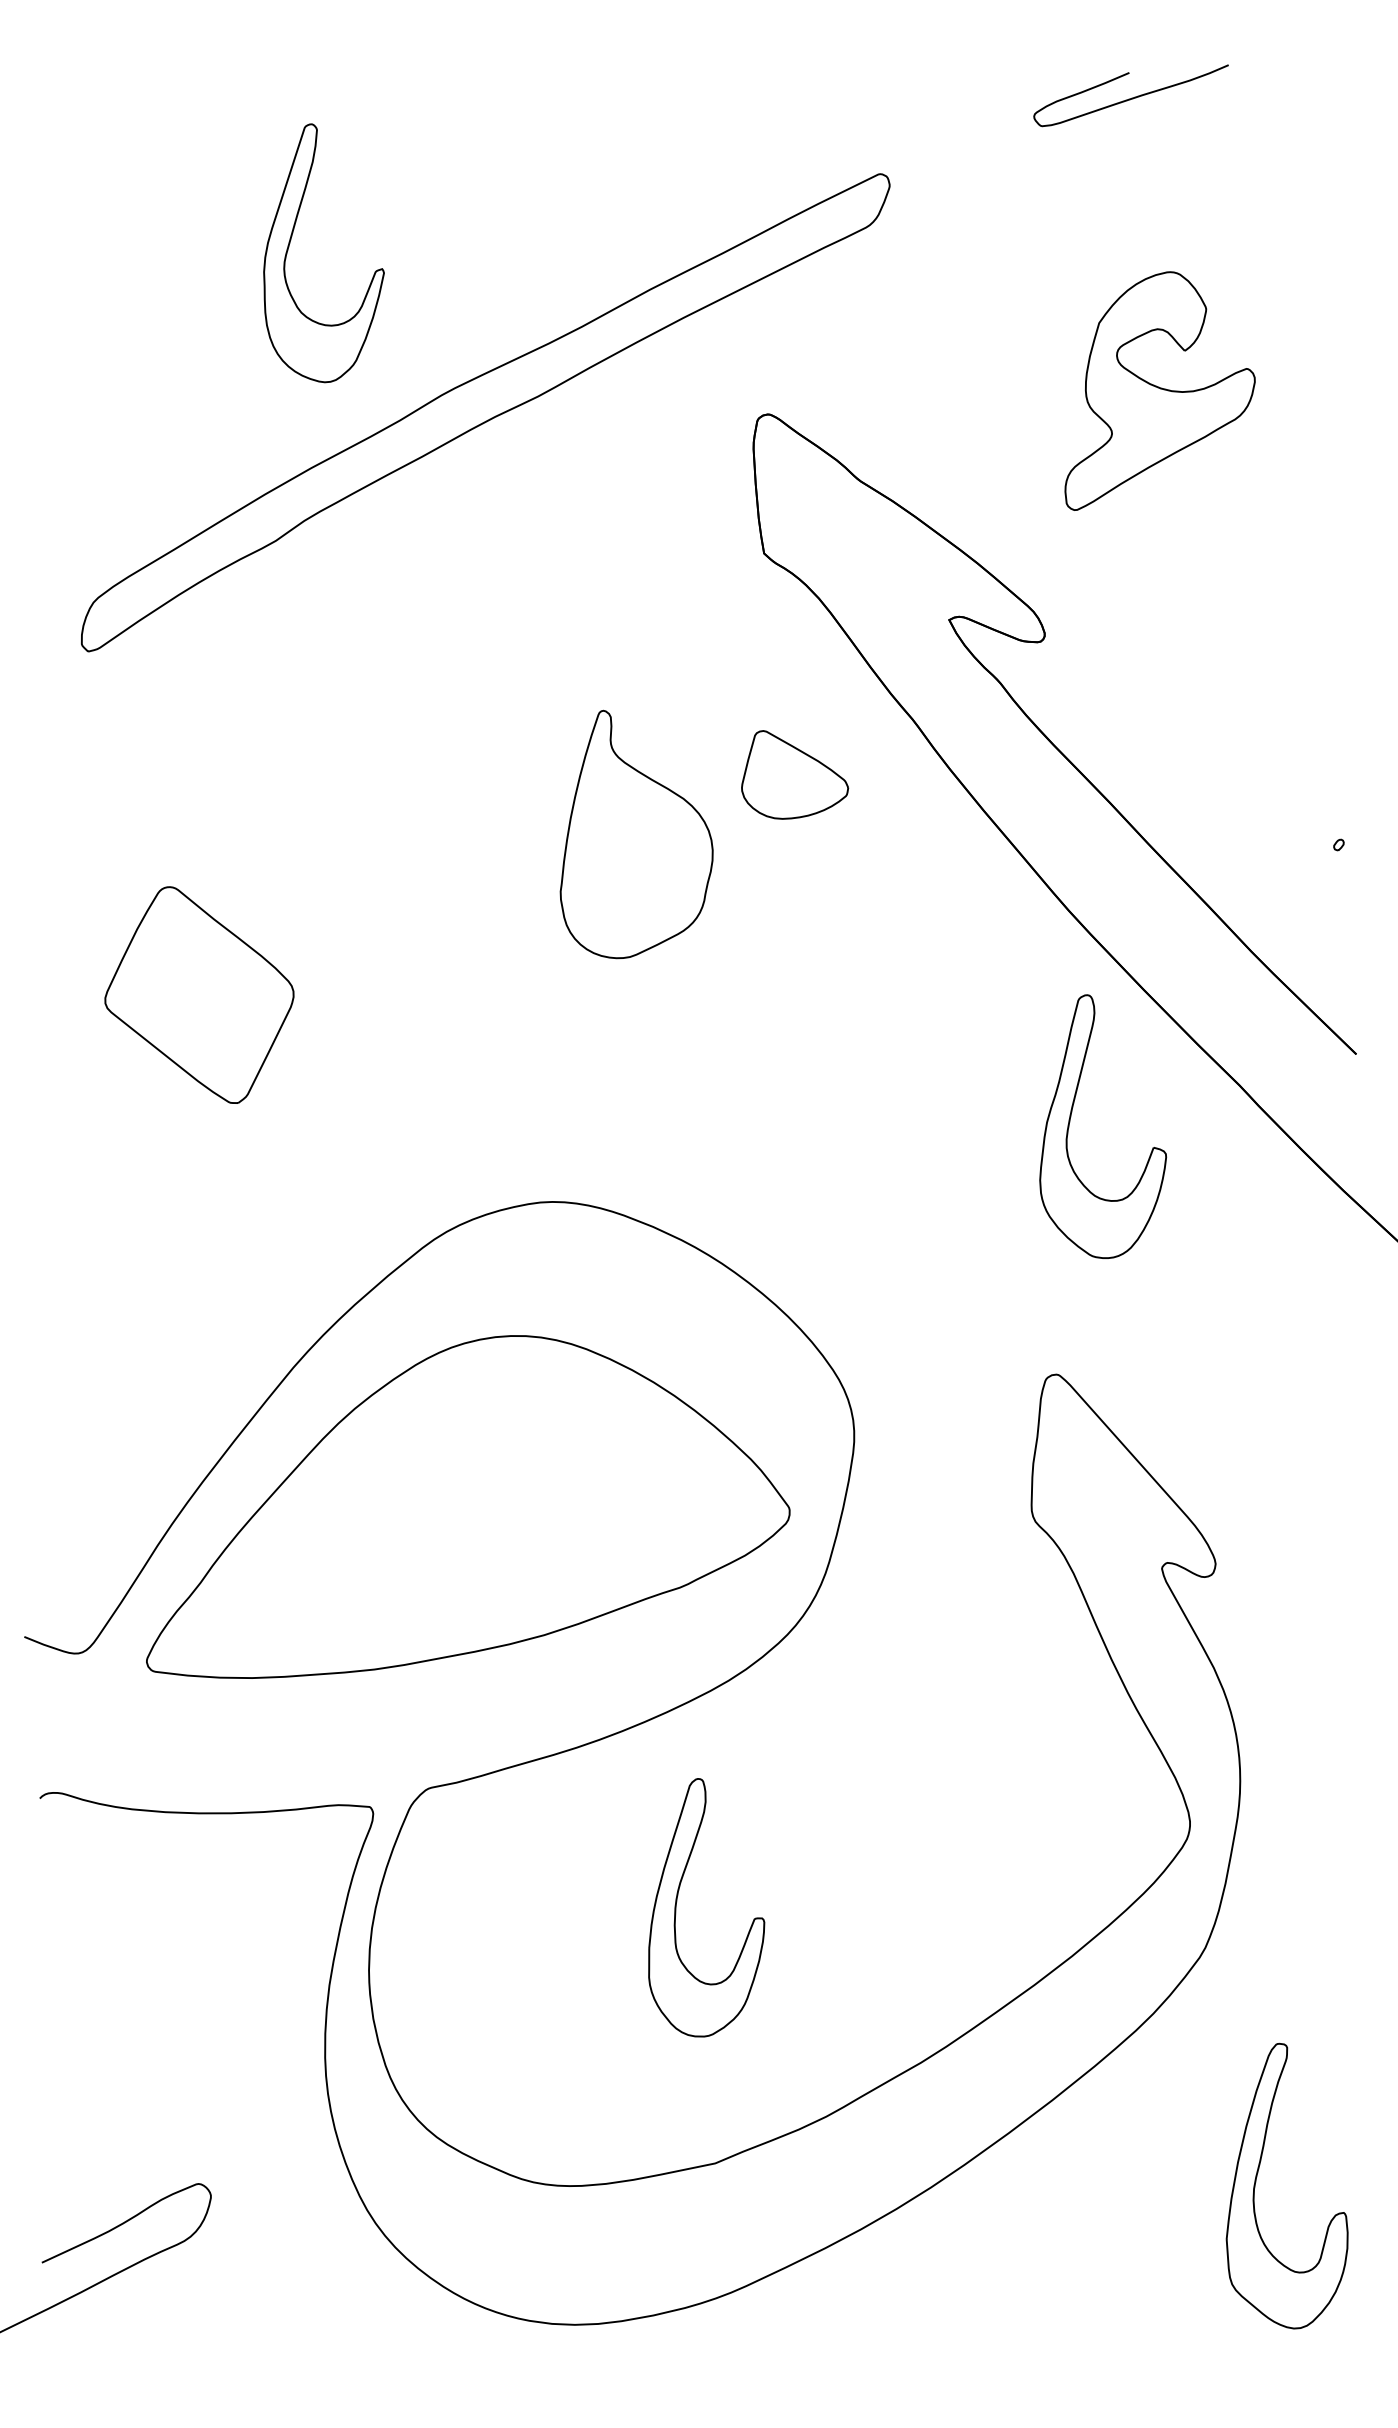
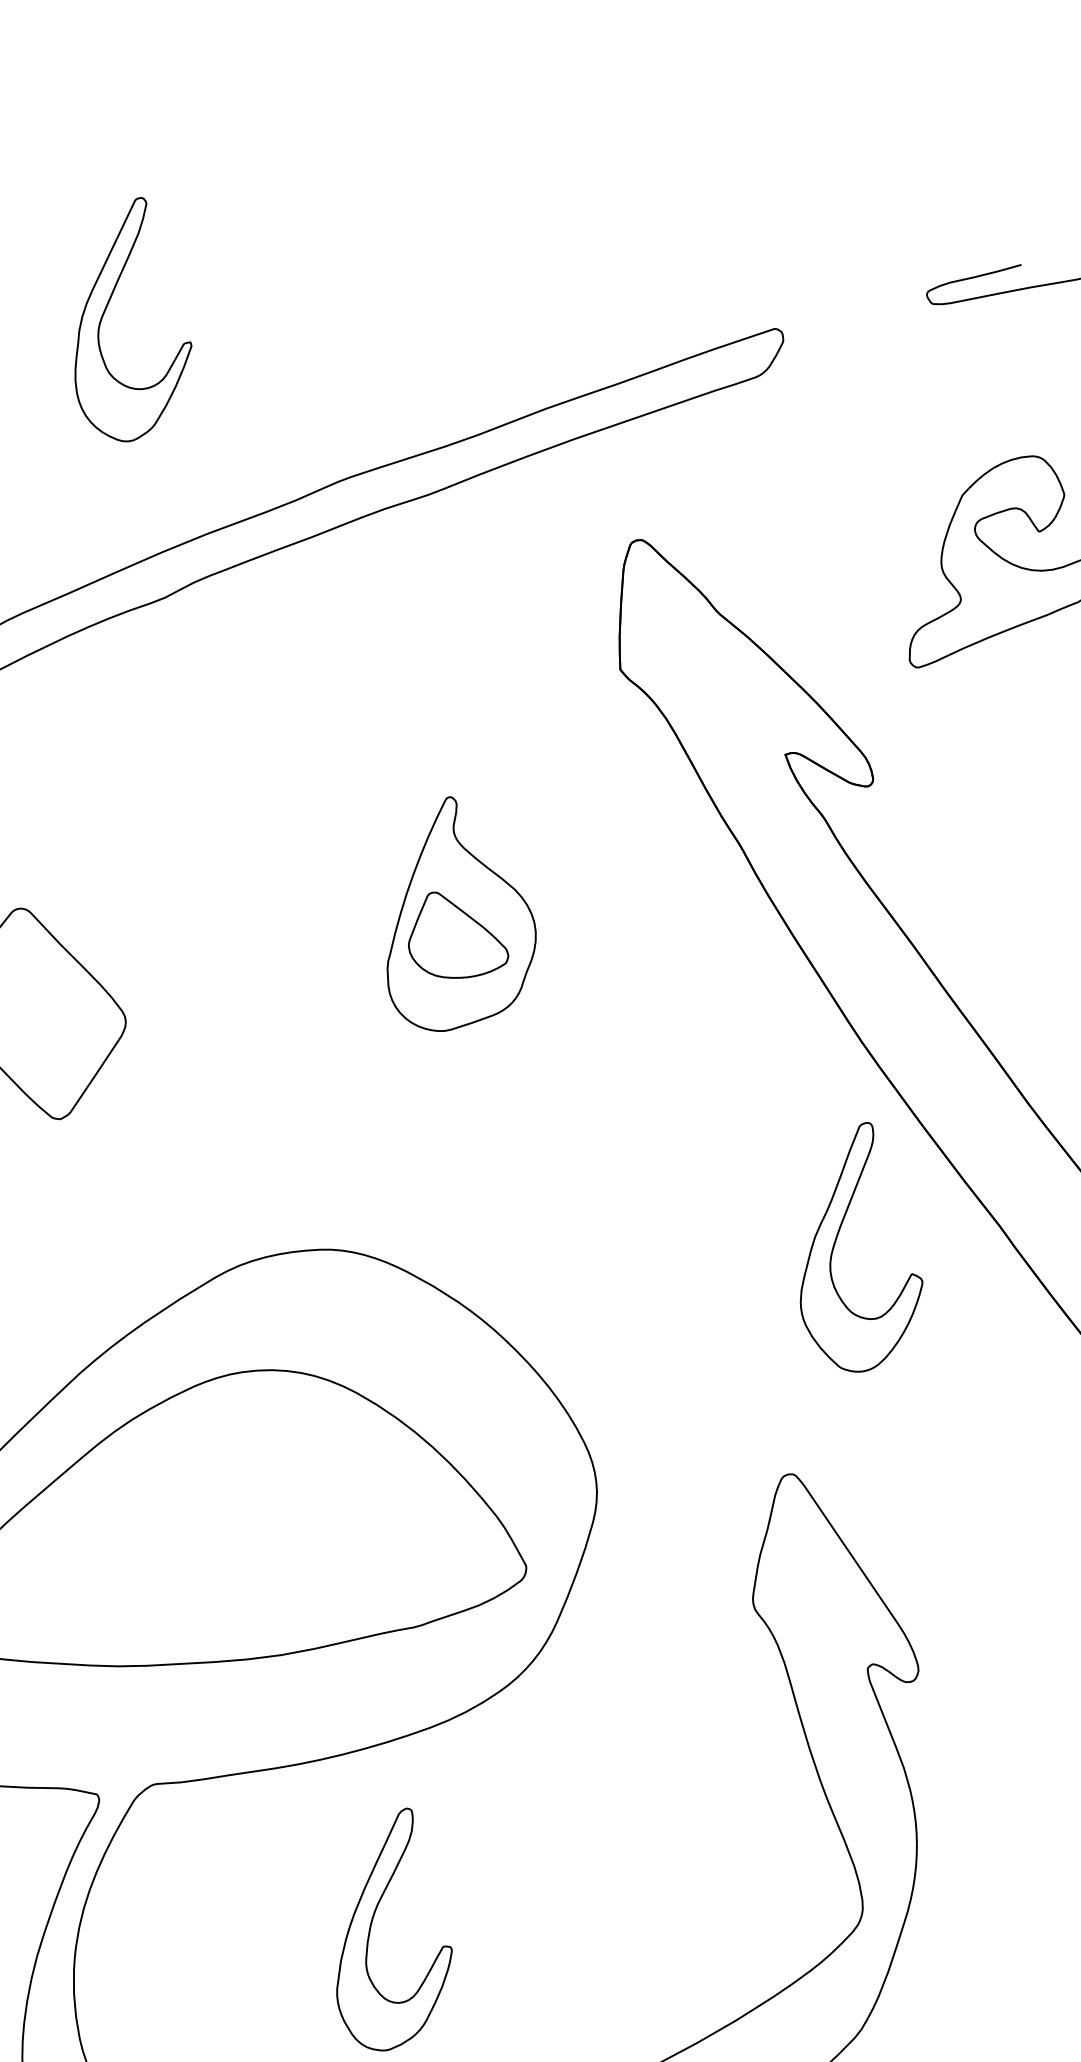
part: (290, 243) -> (107, 307), moved
part: (795, 774) -> (460, 937), moved

